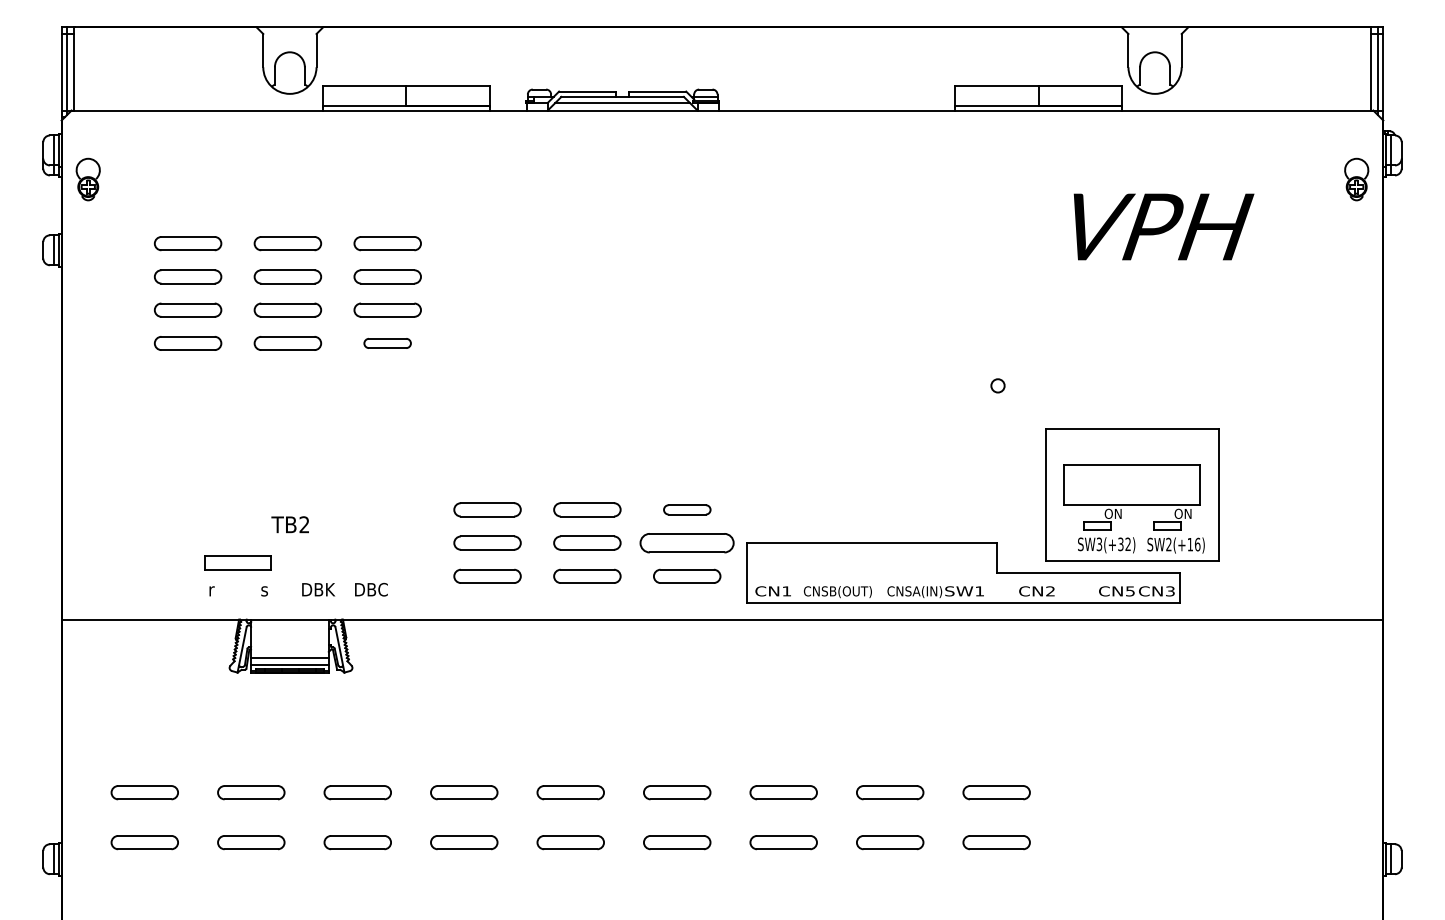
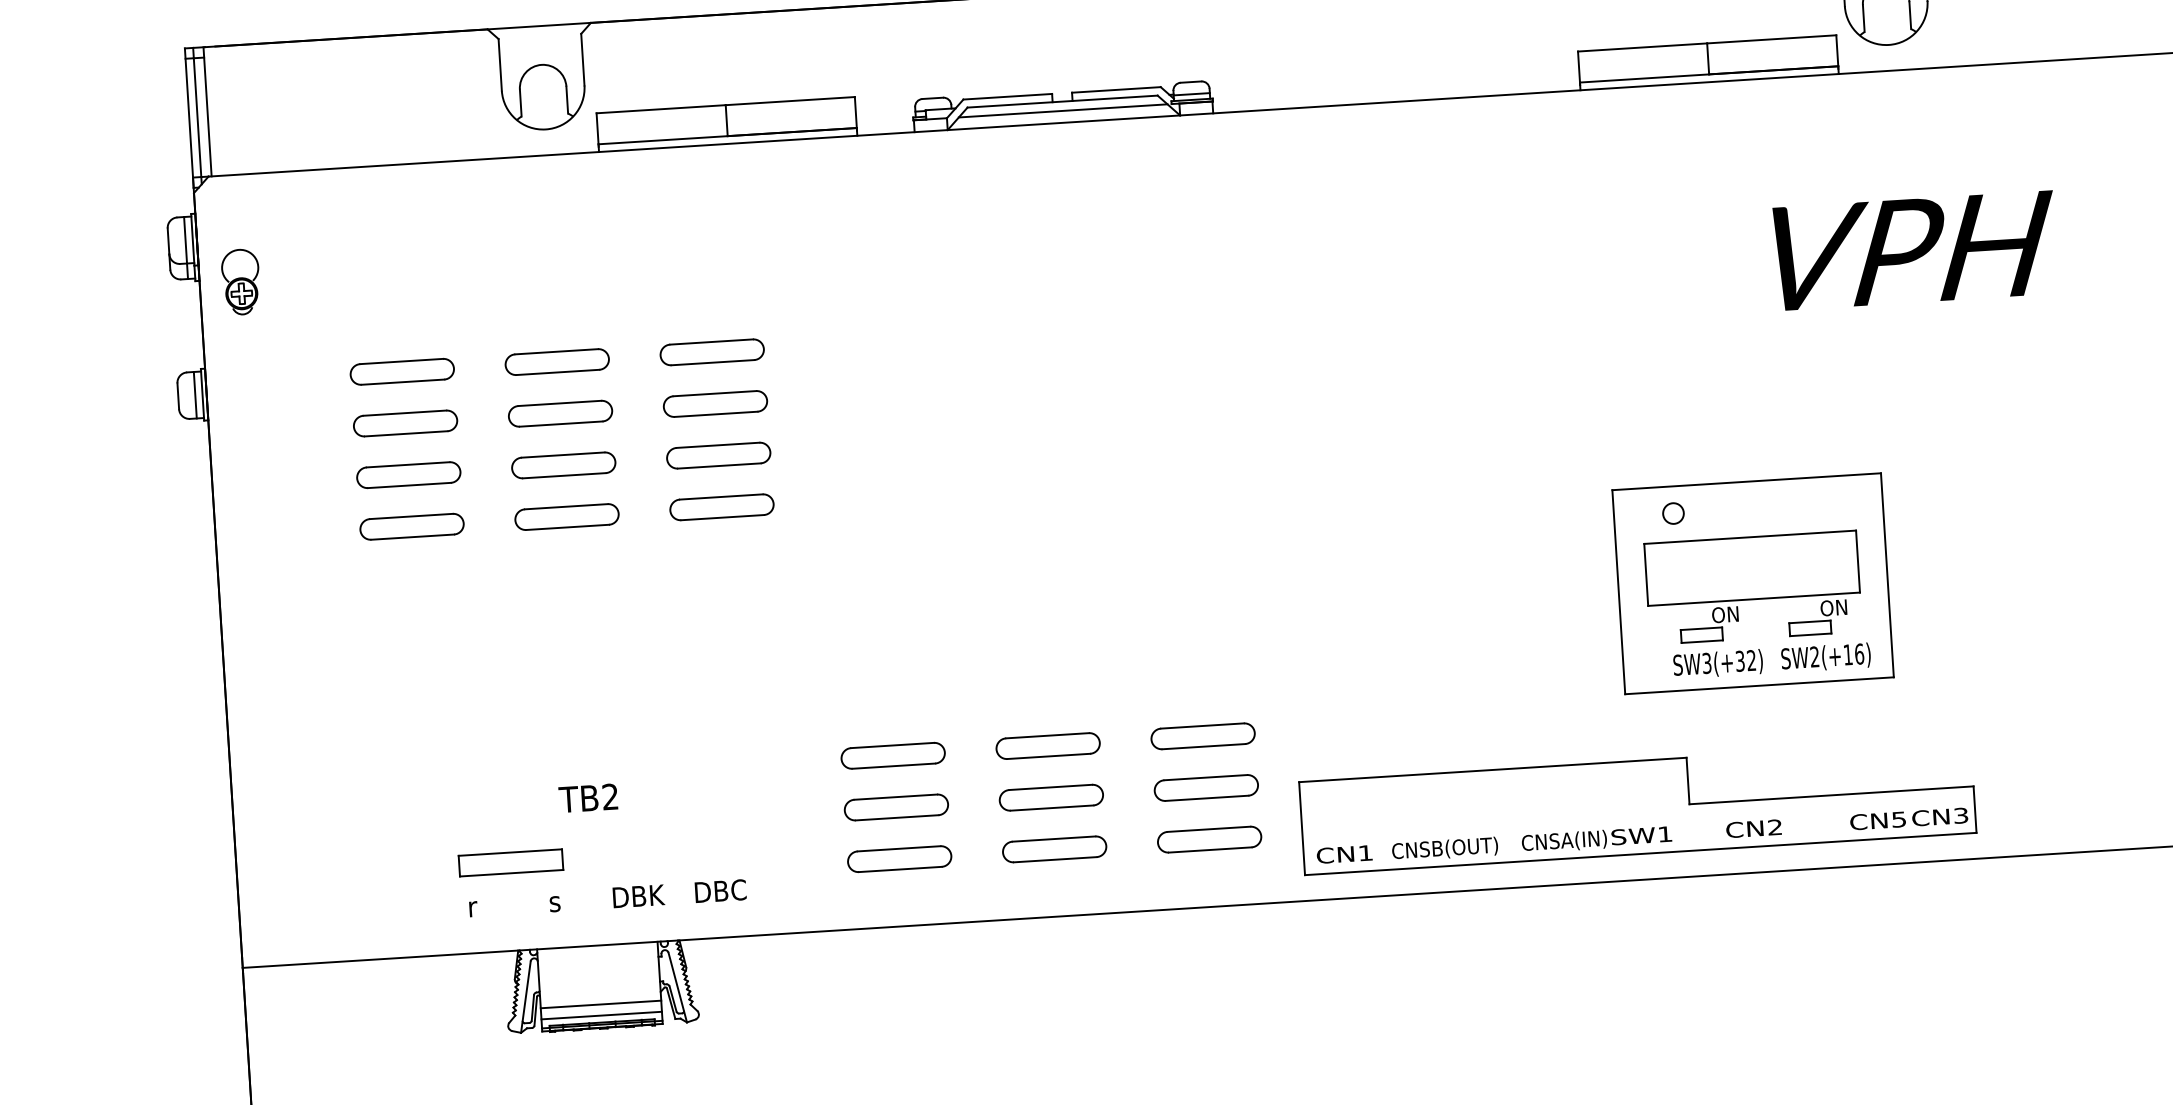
part: (387, 343) -> (721, 507), size x1.43
part: (1132, 494) -> (1753, 582), moved
part: (687, 509) -> (1203, 735), size x1.43
part: (687, 542) -> (1206, 786), size x0.71

